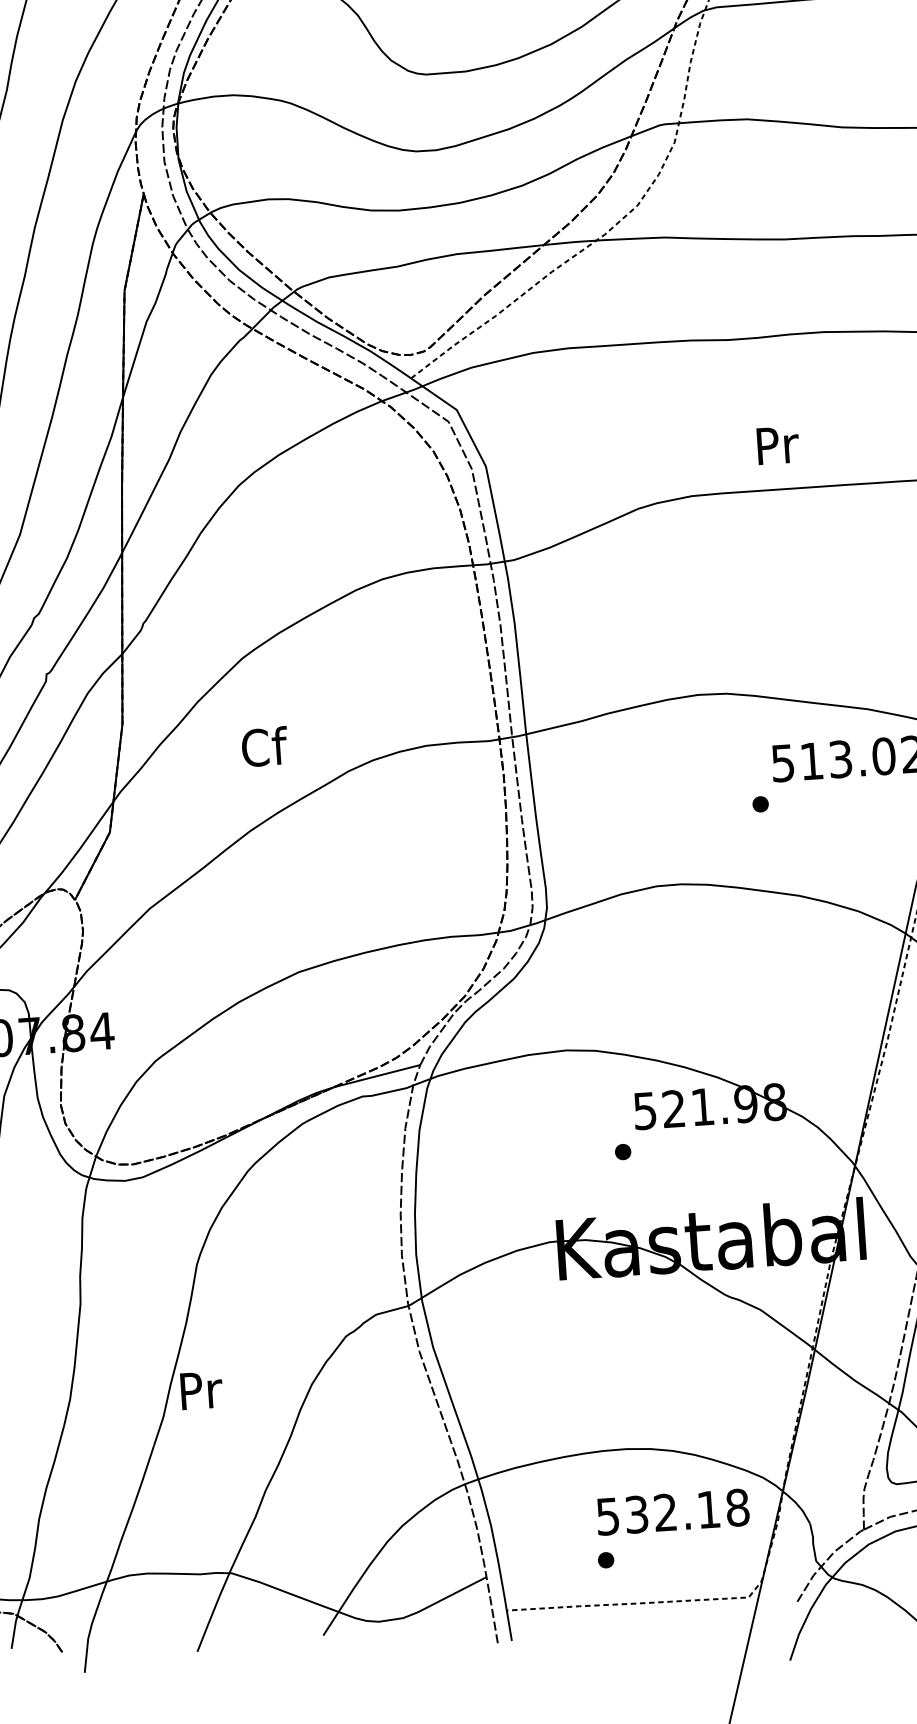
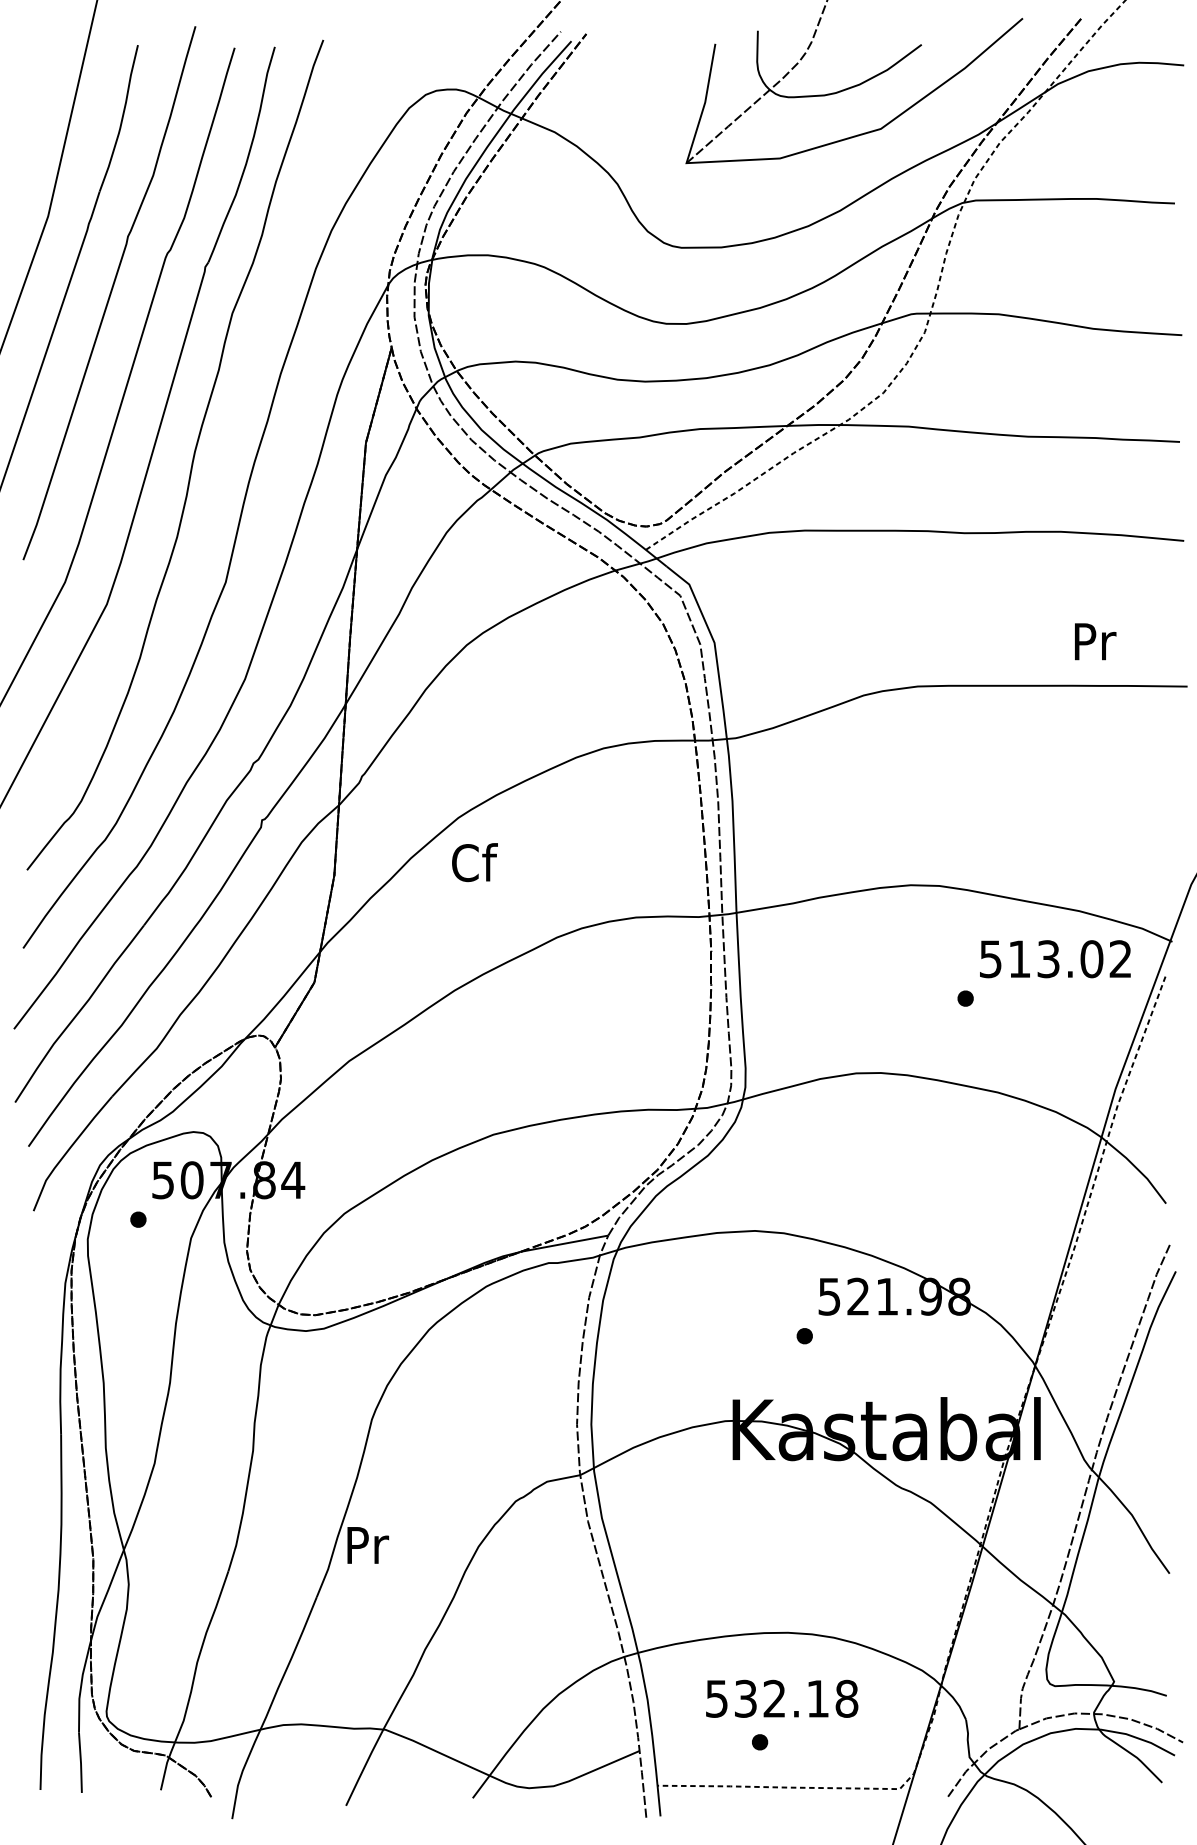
text: (778, 445) -> (1095, 641), moved
text: (264, 746) -> (474, 862), moved
text: (673, 1511) -> (782, 1698), moved

